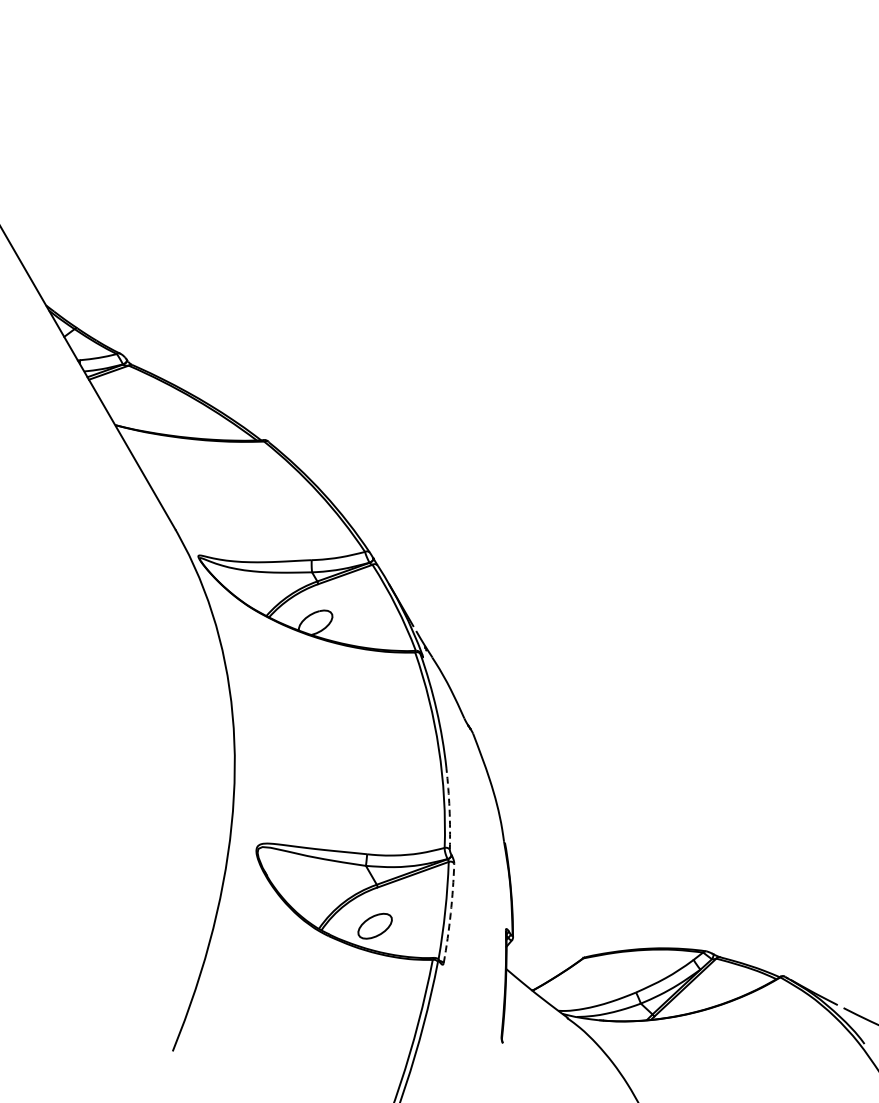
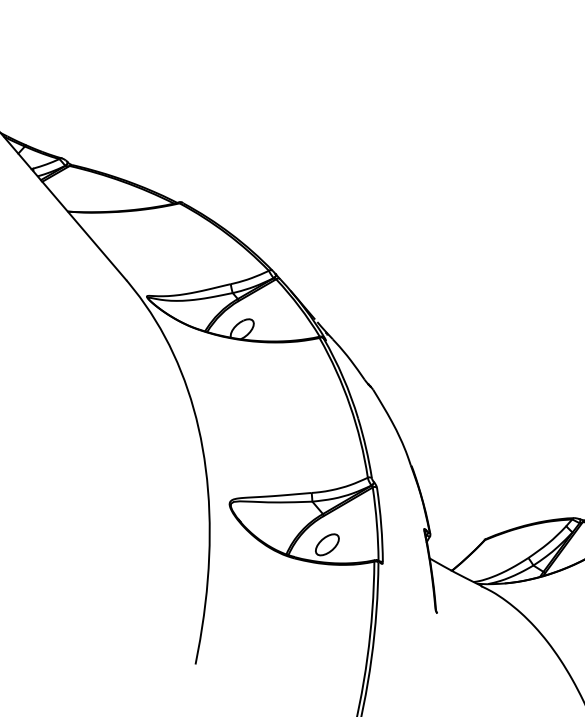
arc: (449, 808) -> (366, 448), dashed -> solid
arc: (450, 913) -> (381, 525), dashed -> solid

